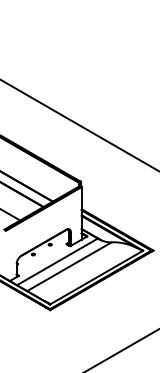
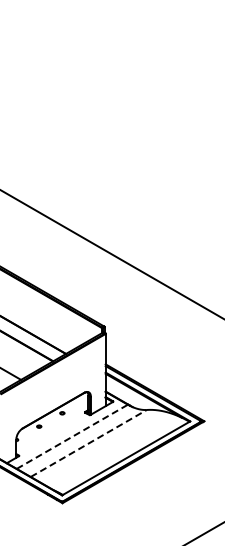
line: (57, 261) -> (72, 436), solid -> dashed
line: (69, 266) -> (89, 443), solid -> dashed

